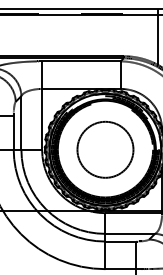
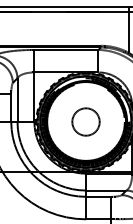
circle: (104, 149) -> (85, 121), size x0.6

